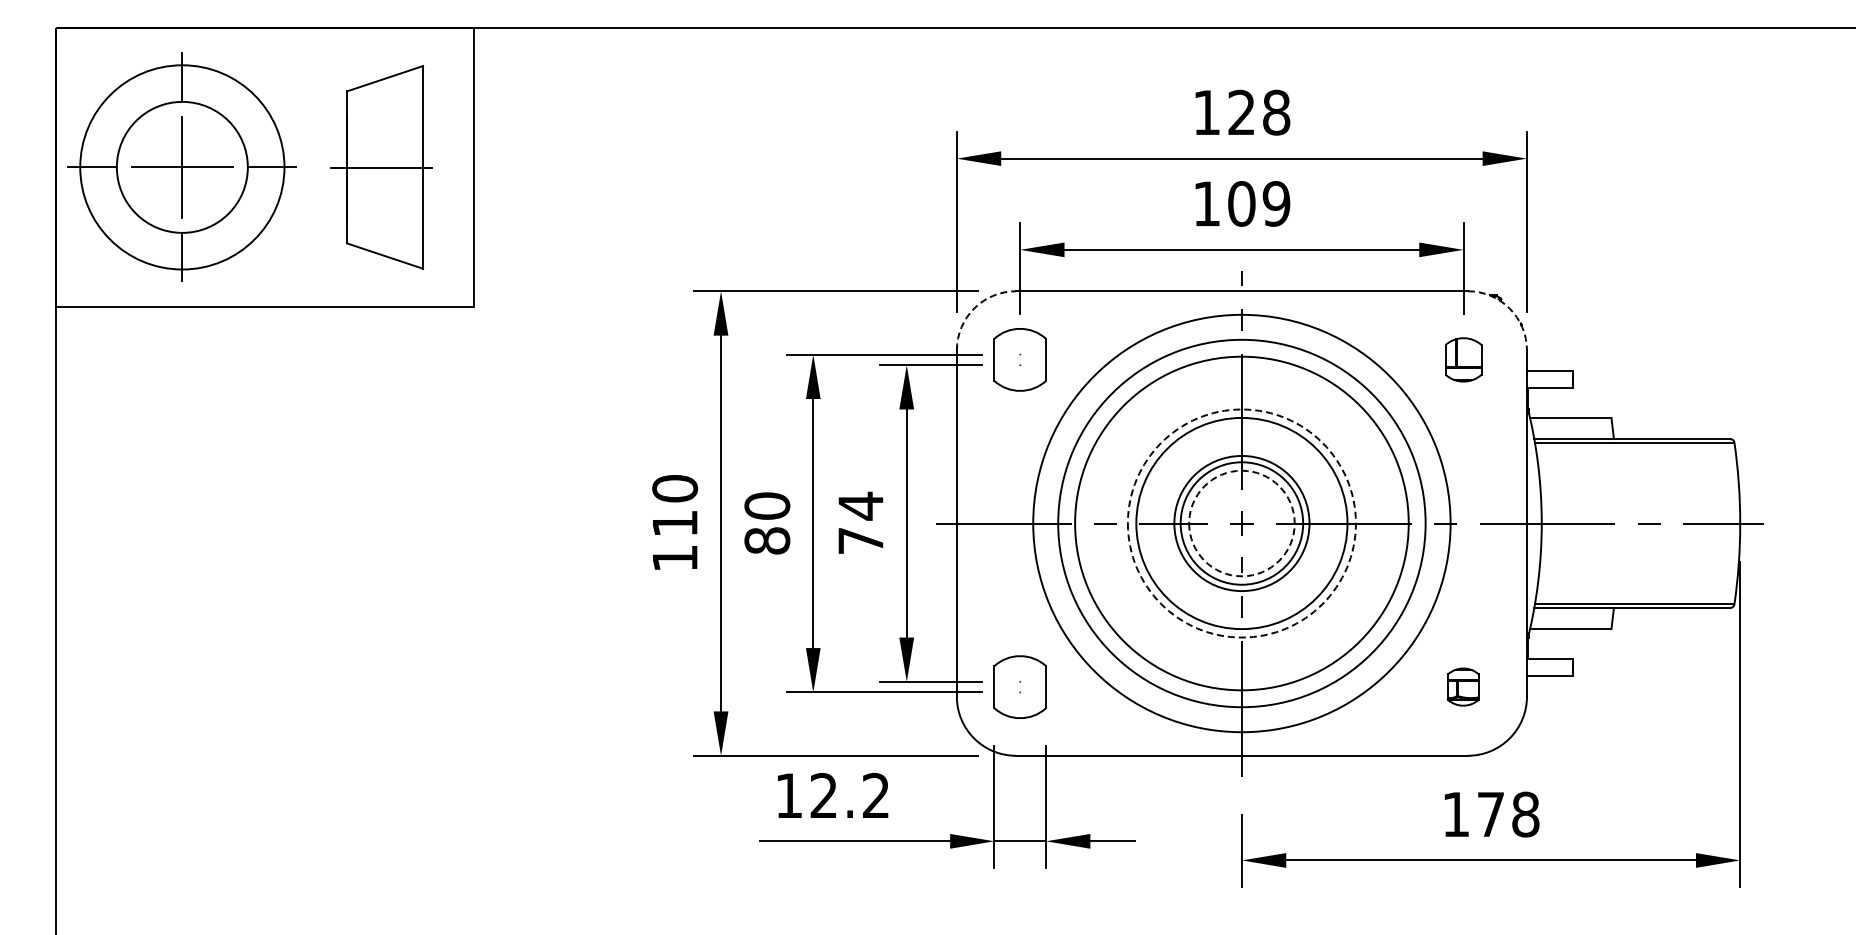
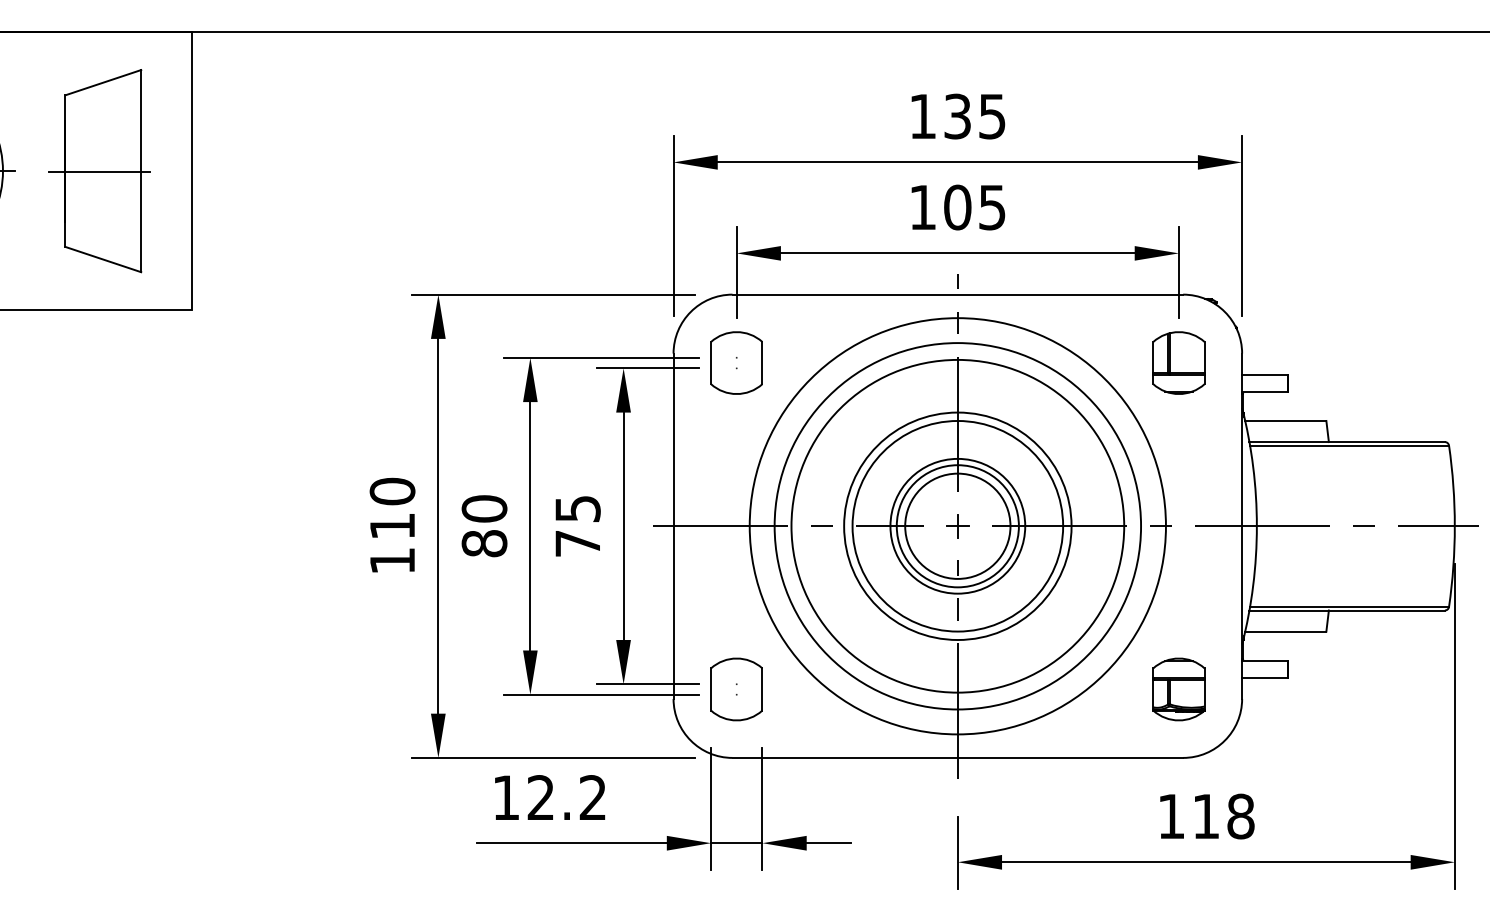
text: (1259, 112) -> (975, 116), 128 -> 135
text: (1276, 203) -> (992, 207), 109 -> 105
arc: (974, 308) -> (691, 311), dashed -> solid
arc: (1509, 308) -> (1224, 311), dashed -> solid
part: (1463, 359) -> (1178, 362), size x1.43
text: (860, 505) -> (577, 508), 74 -> 75
circle: (1241, 523) -> (957, 526), dashed -> solid
circle: (1241, 523) -> (957, 526), dashed -> solid
part: (1462, 686) -> (1177, 688), size x1.67
text: (1490, 814) -> (1205, 816), 178 -> 118

